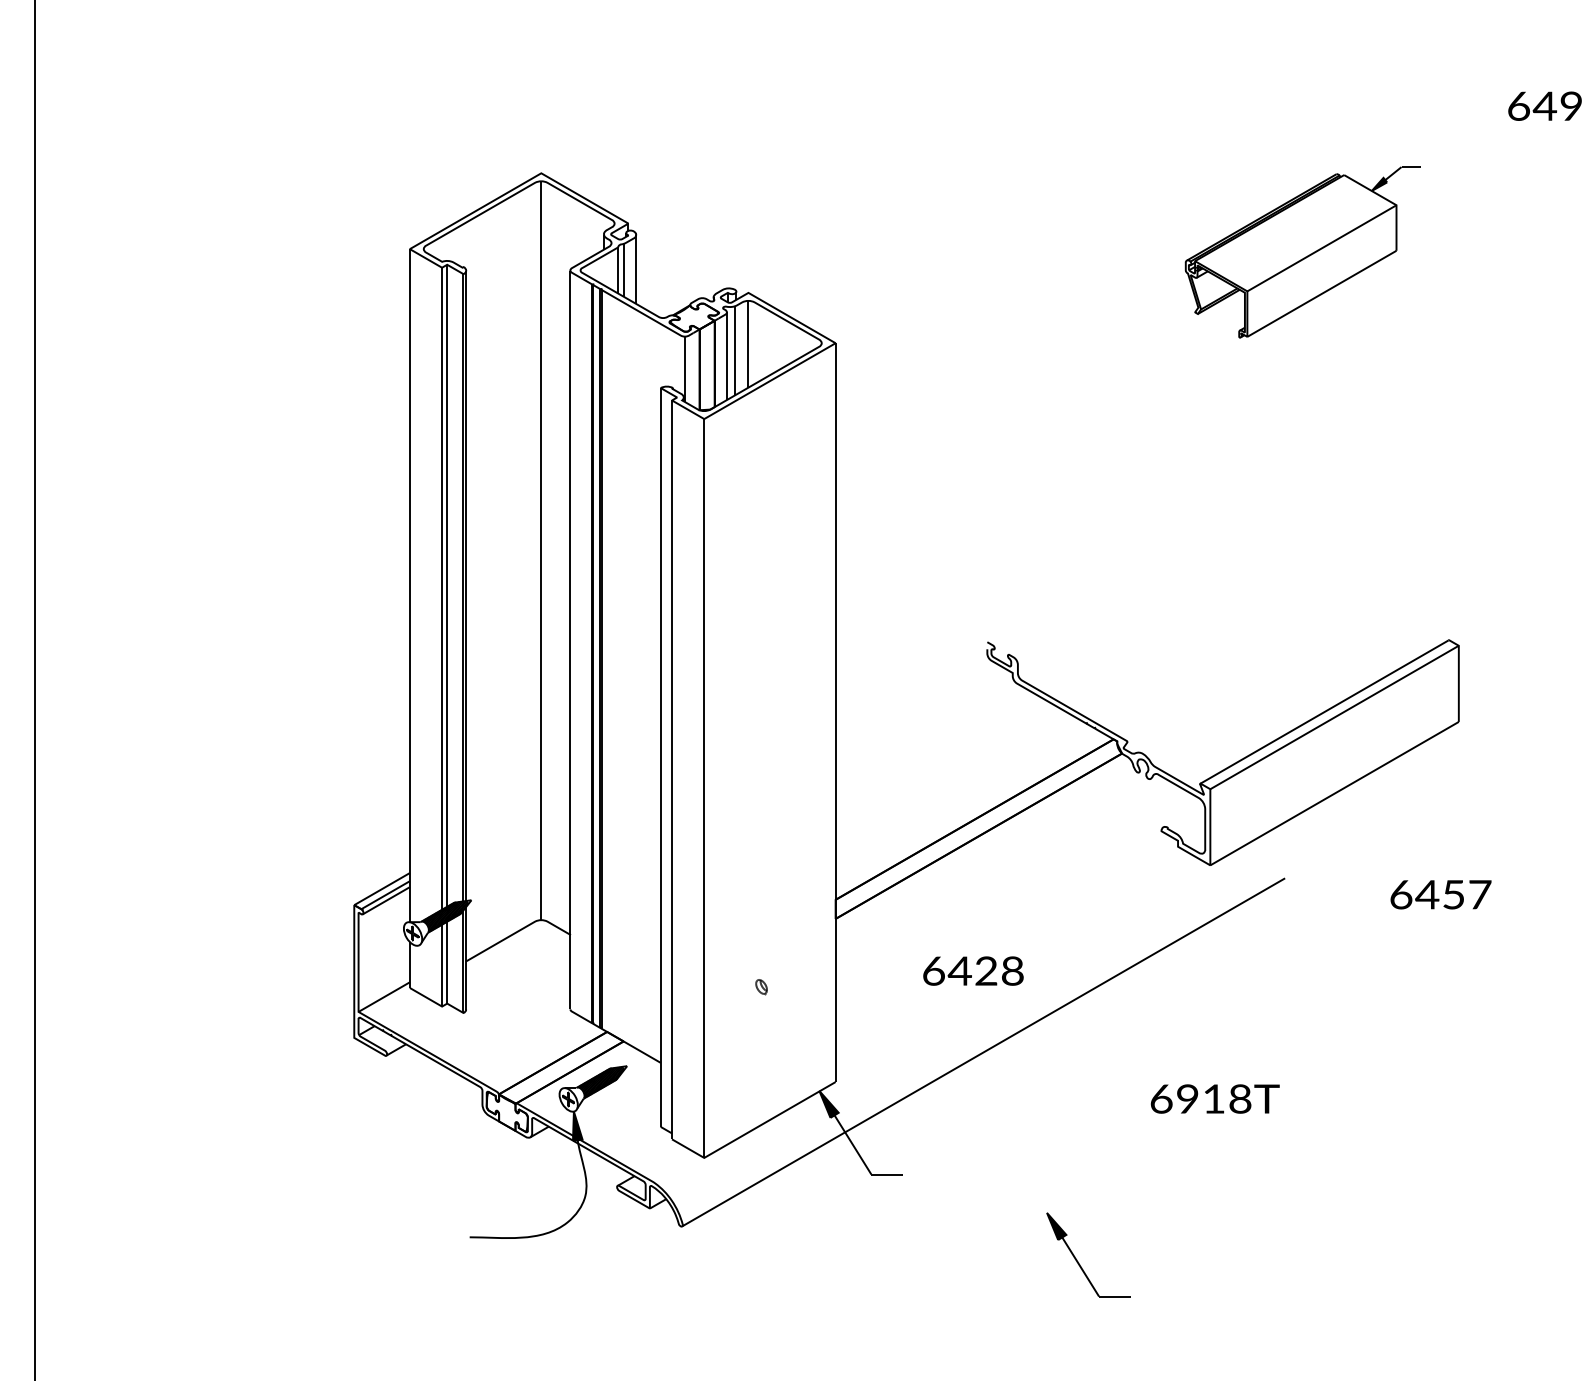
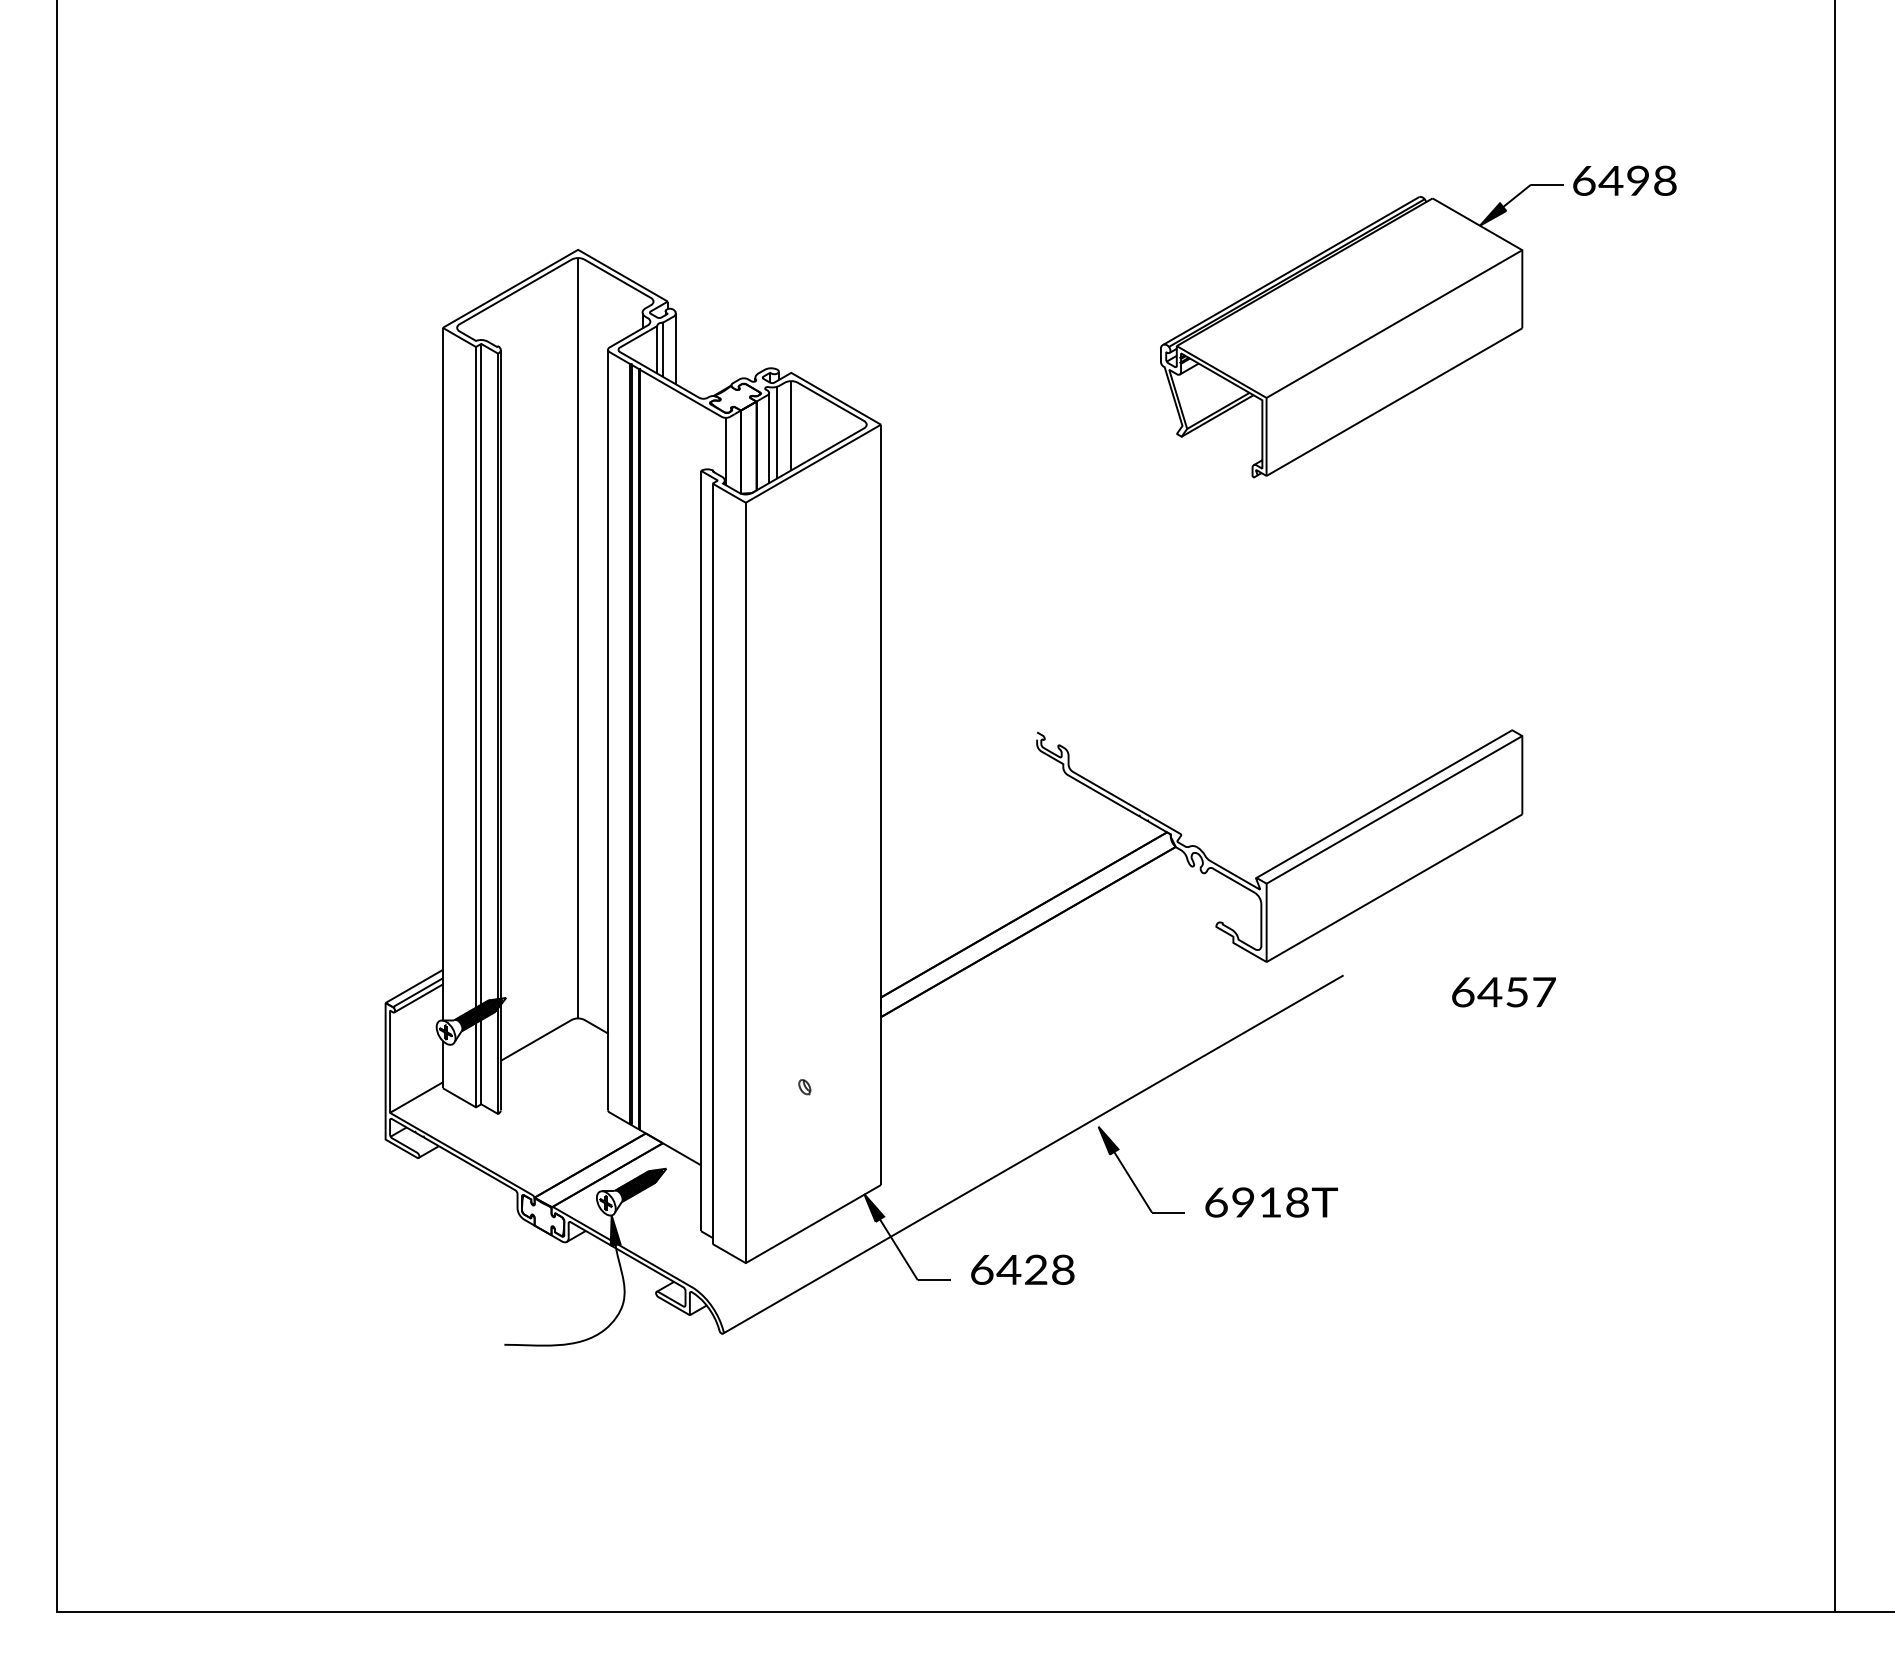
part: (1302, 252) -> (1361, 331), size x1.67
text: (973, 970) -> (1022, 1269), moved
part: (1079, 1262) -> (1131, 1177), moved

